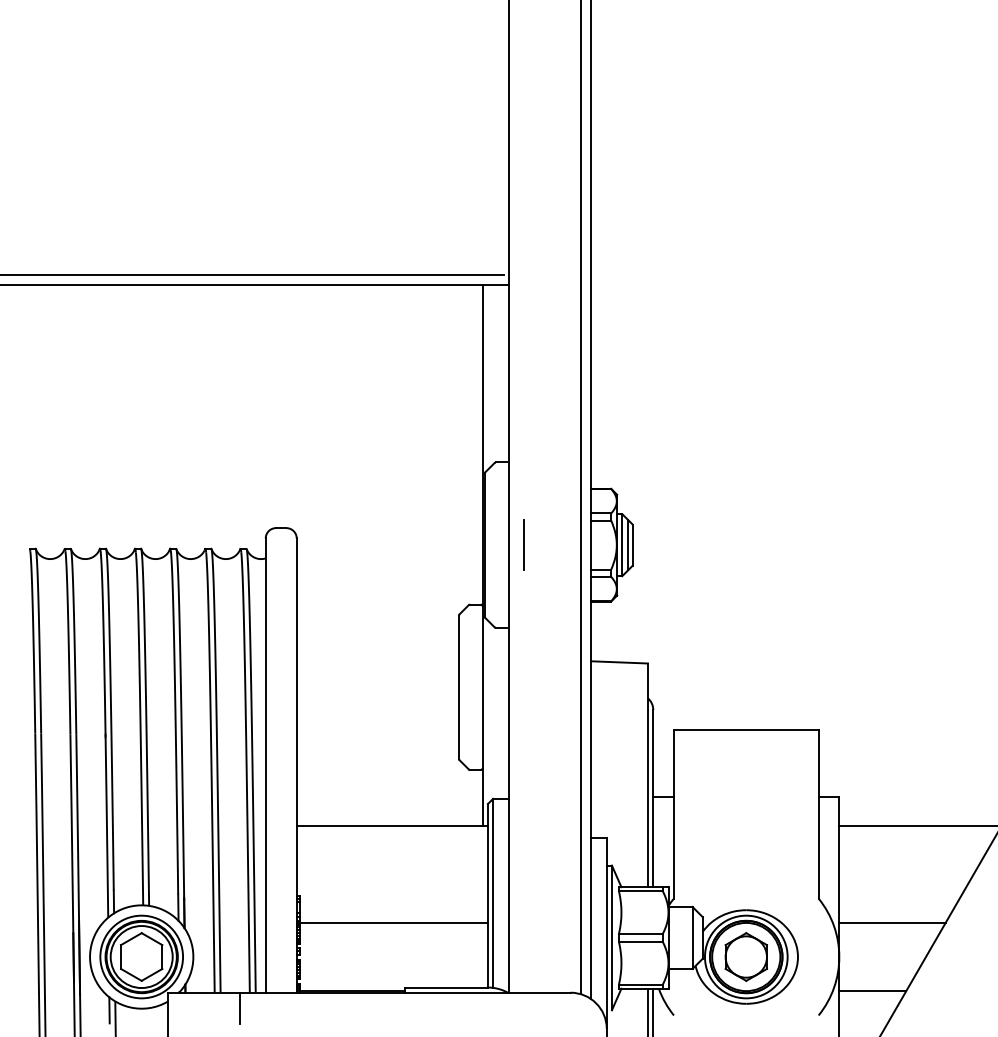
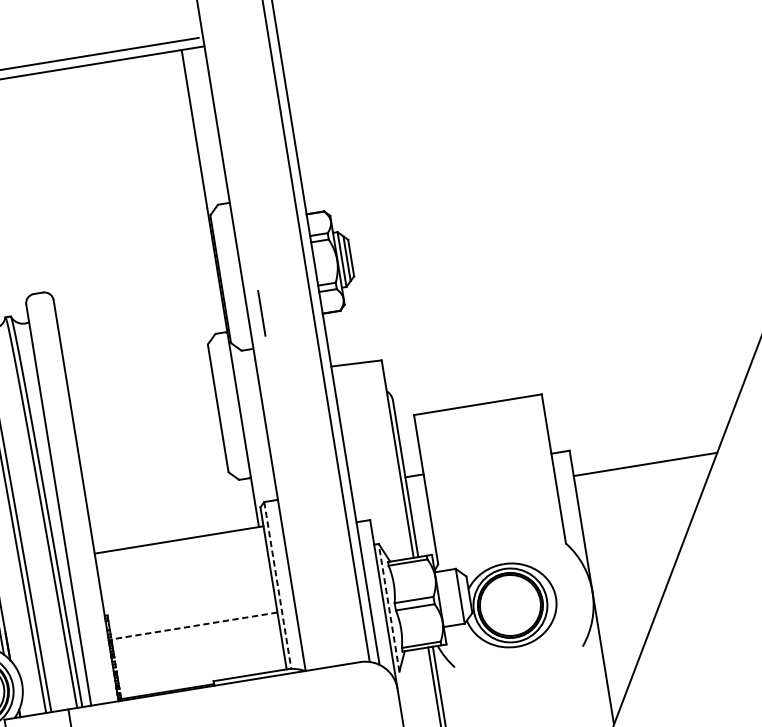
line: (523, 544) -> (261, 312), moved
line: (493, 893) -> (278, 585), solid -> dashed
line: (392, 923) -> (193, 626), solid -> dashed
line: (892, 923) -> (634, 554), removed
line: (611, 937) -> (388, 607), solid -> dashed
part: (745, 956) -> (509, 605), removed
line: (872, 990) -> (626, 616), removed

